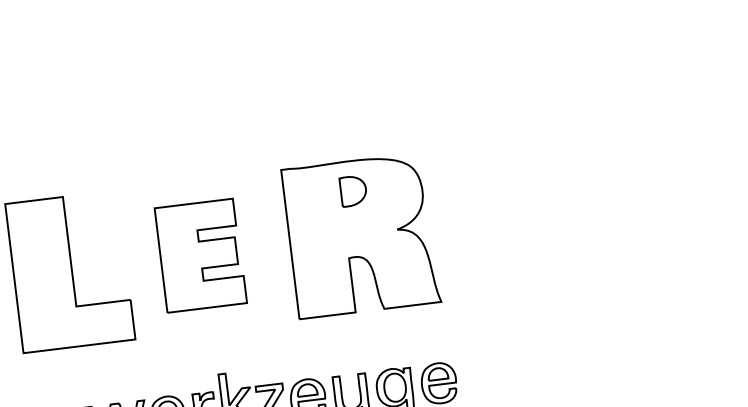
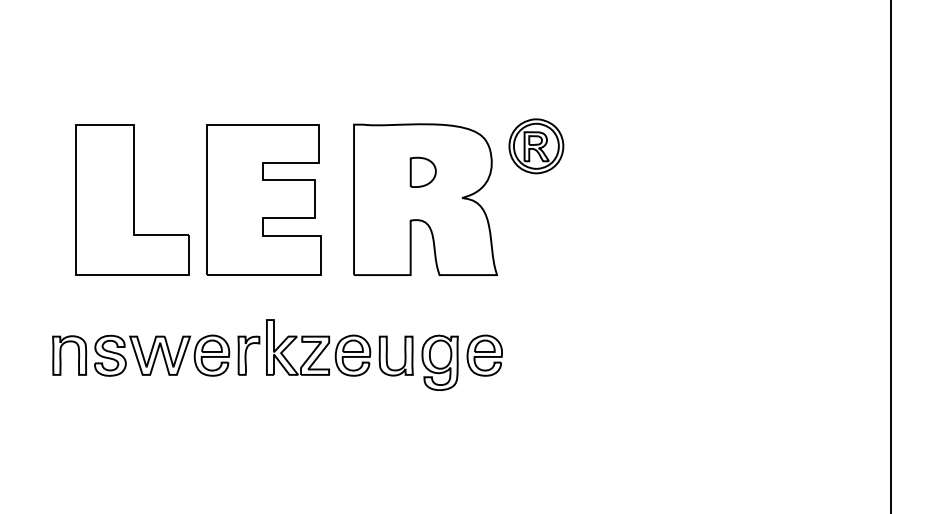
part: (464, 169) -> (536, 146), added
part: (352, 190) -> (422, 171), moved
part: (200, 255) -> (263, 199), size x1.43

